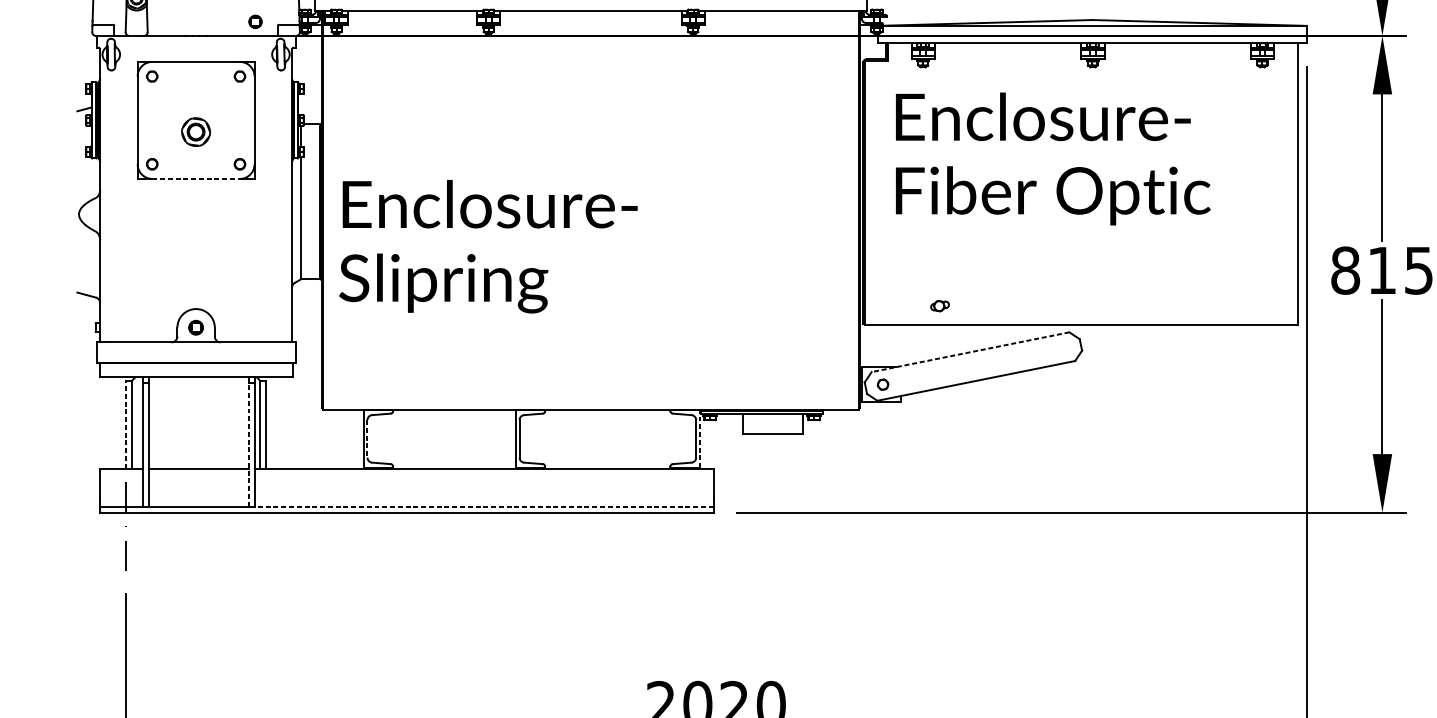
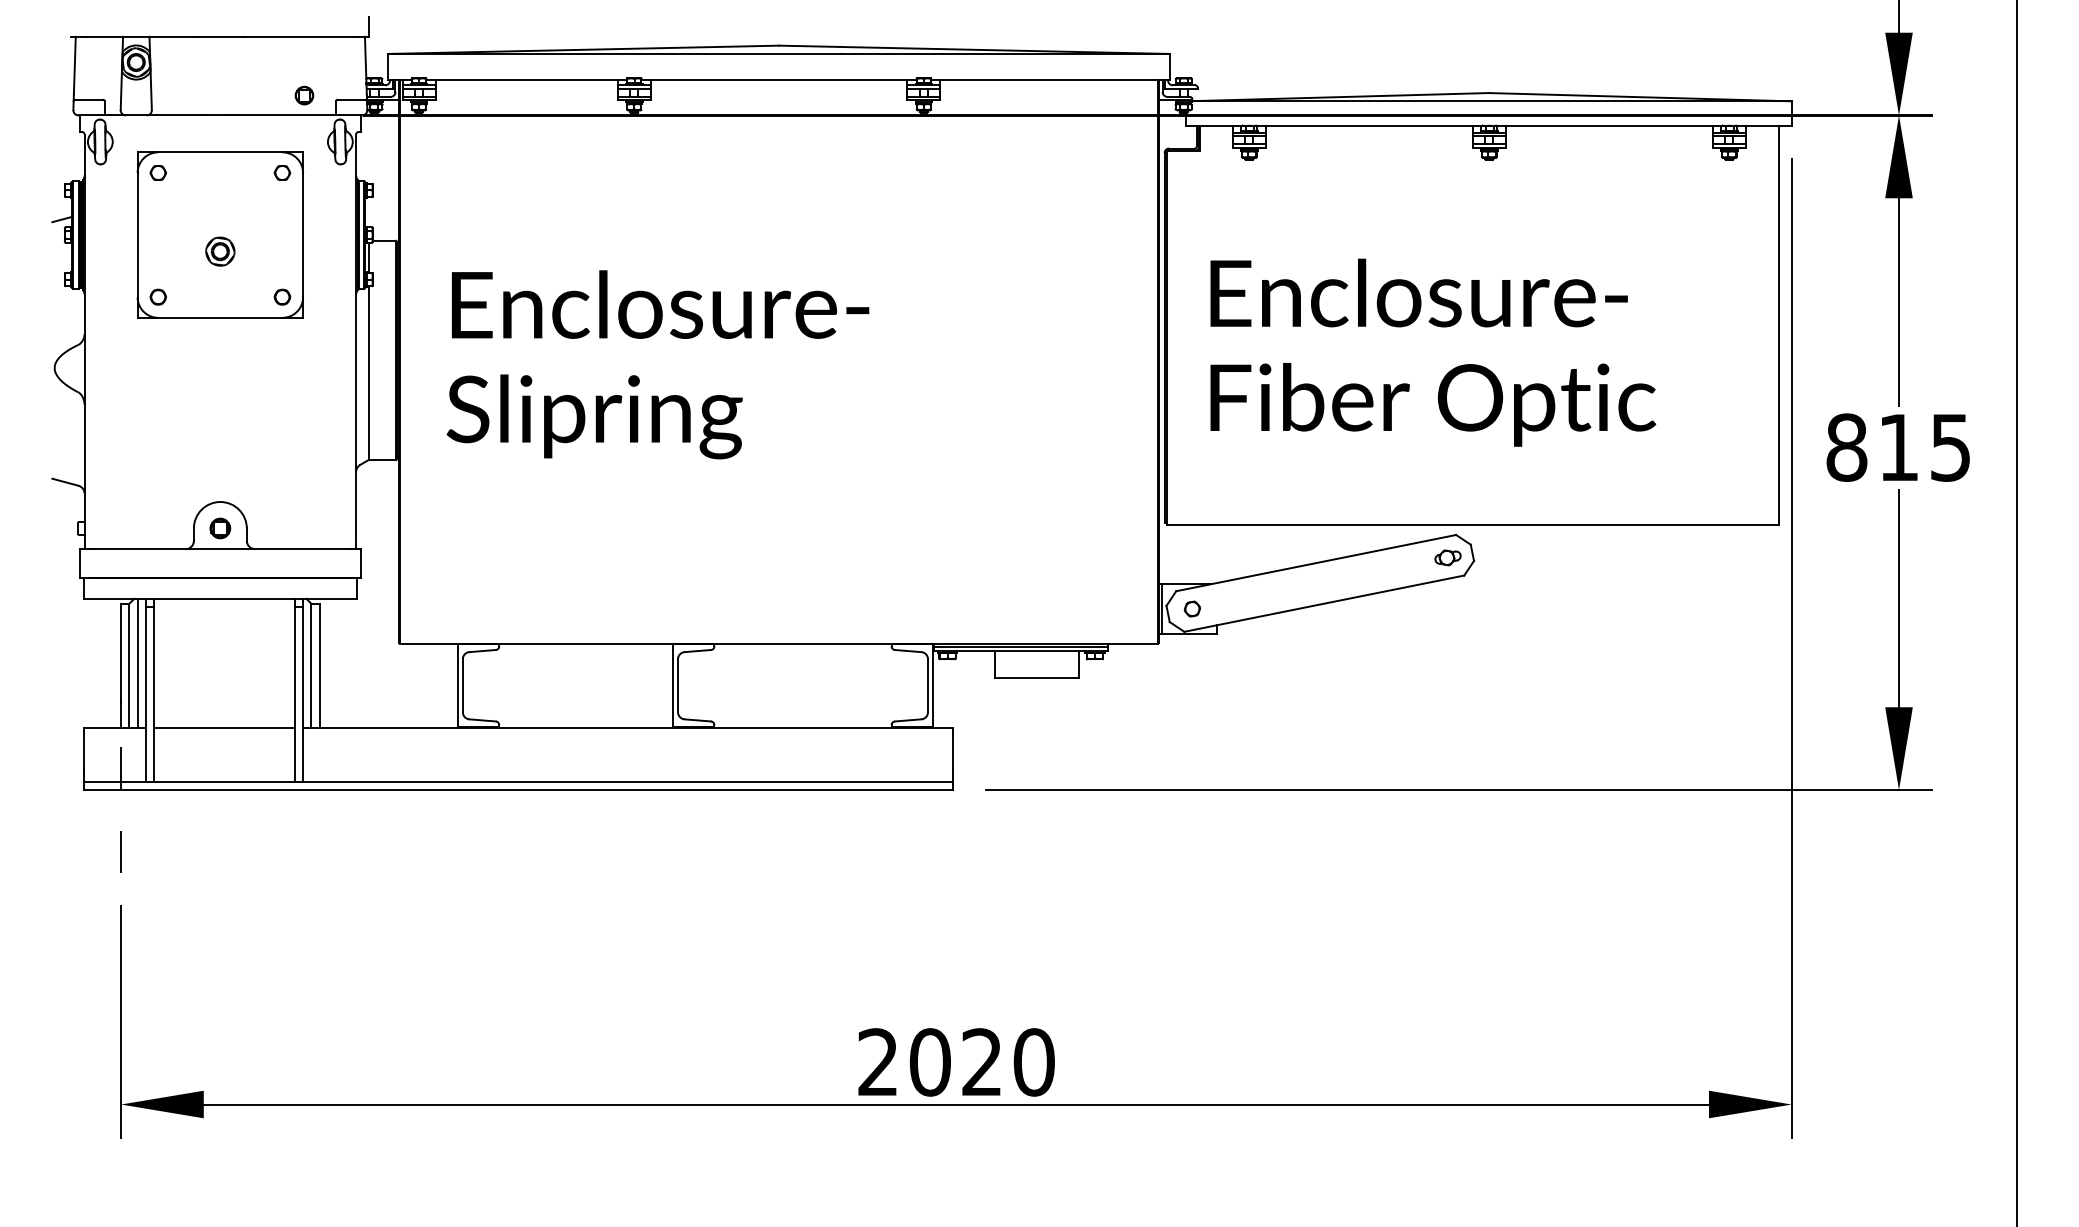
part: (196, 132) -> (220, 251), size x0.71
text: (1053, 158) -> (1433, 352), moved
line: (196, 178) -> (220, 317), dashed -> solid
text: (488, 246) -> (657, 364), moved
part: (939, 305) -> (1447, 557), moved
line: (970, 352) -> (1316, 563), dashed -> solid
line: (137, 422) -> (137, 662), added
line: (126, 424) -> (121, 665), dashed -> solid
line: (367, 438) -> (462, 685), dashed -> solid
line: (699, 438) -> (932, 685), dashed -> solid
line: (248, 444) -> (294, 693), dashed -> solid
line: (483, 506) -> (627, 781), dashed -> solid

